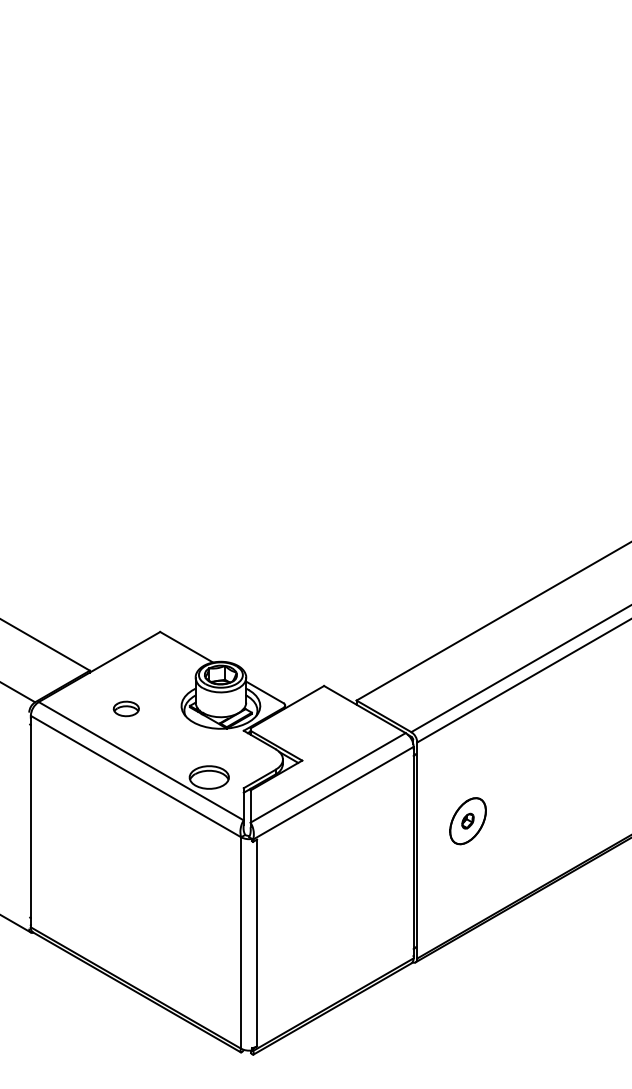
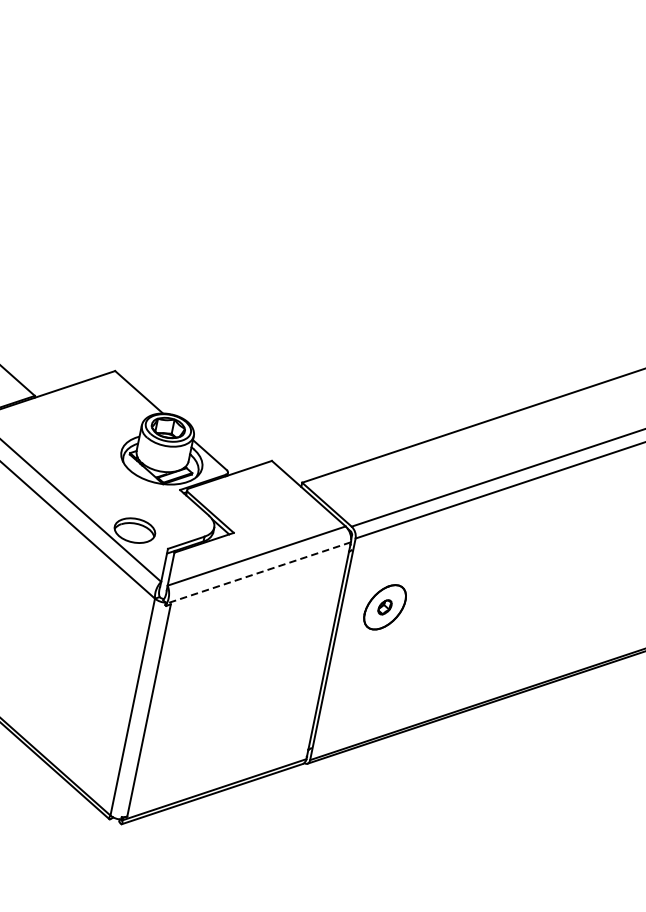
part: (125, 708) -> (63, 442), removed
line: (333, 793) -> (258, 573), solid -> dashed
part: (467, 821) -> (384, 607), moved

